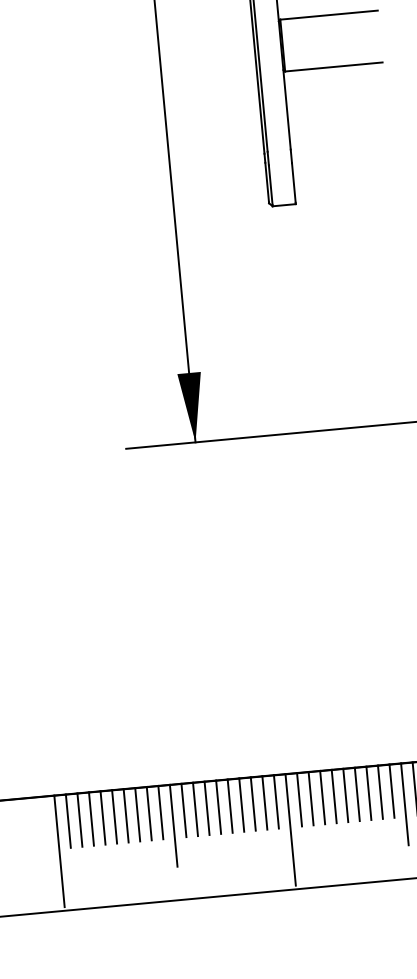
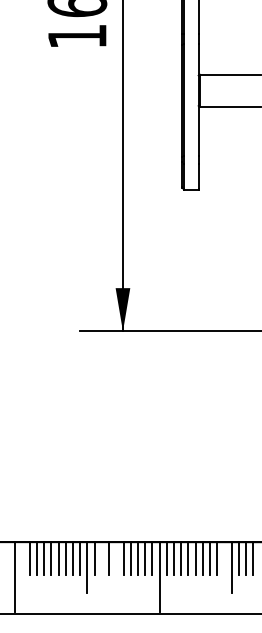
line: (391, 790) -> (224, 558), removed
line: (218, 806) -> (116, 558), removed
line: (194, 809) -> (101, 558), removed
line: (68, 820) -> (22, 558), removed

